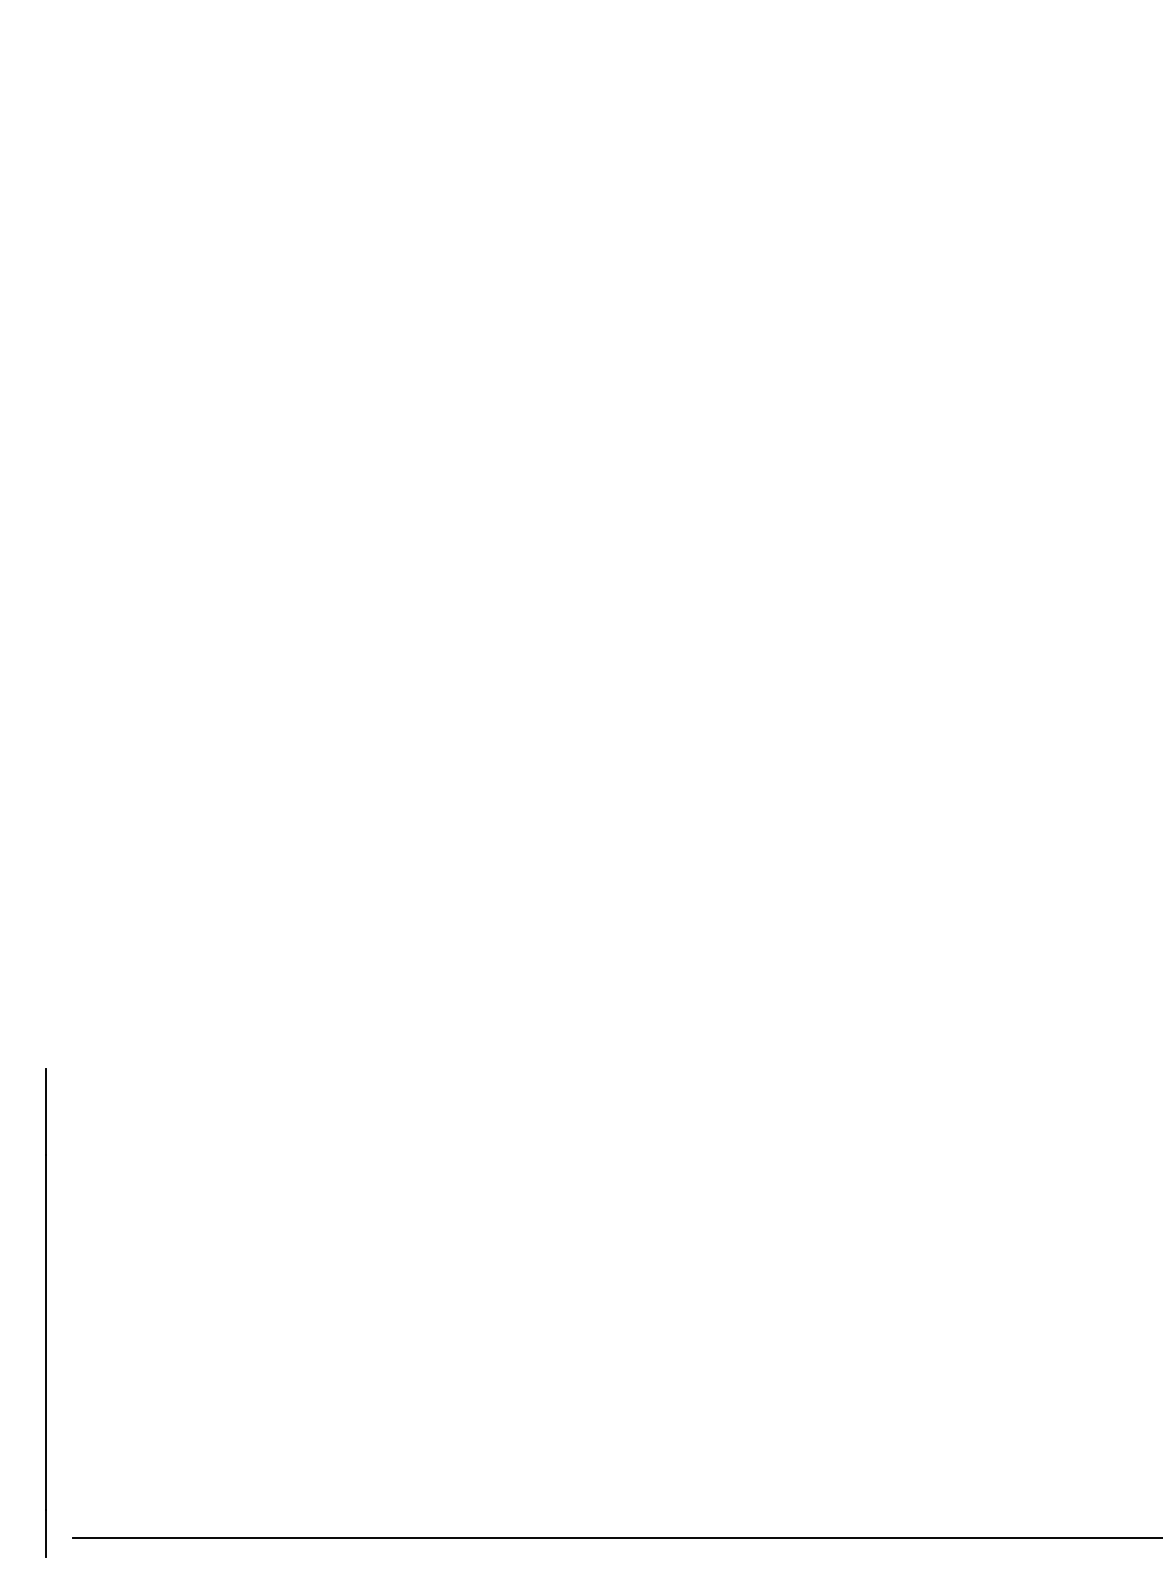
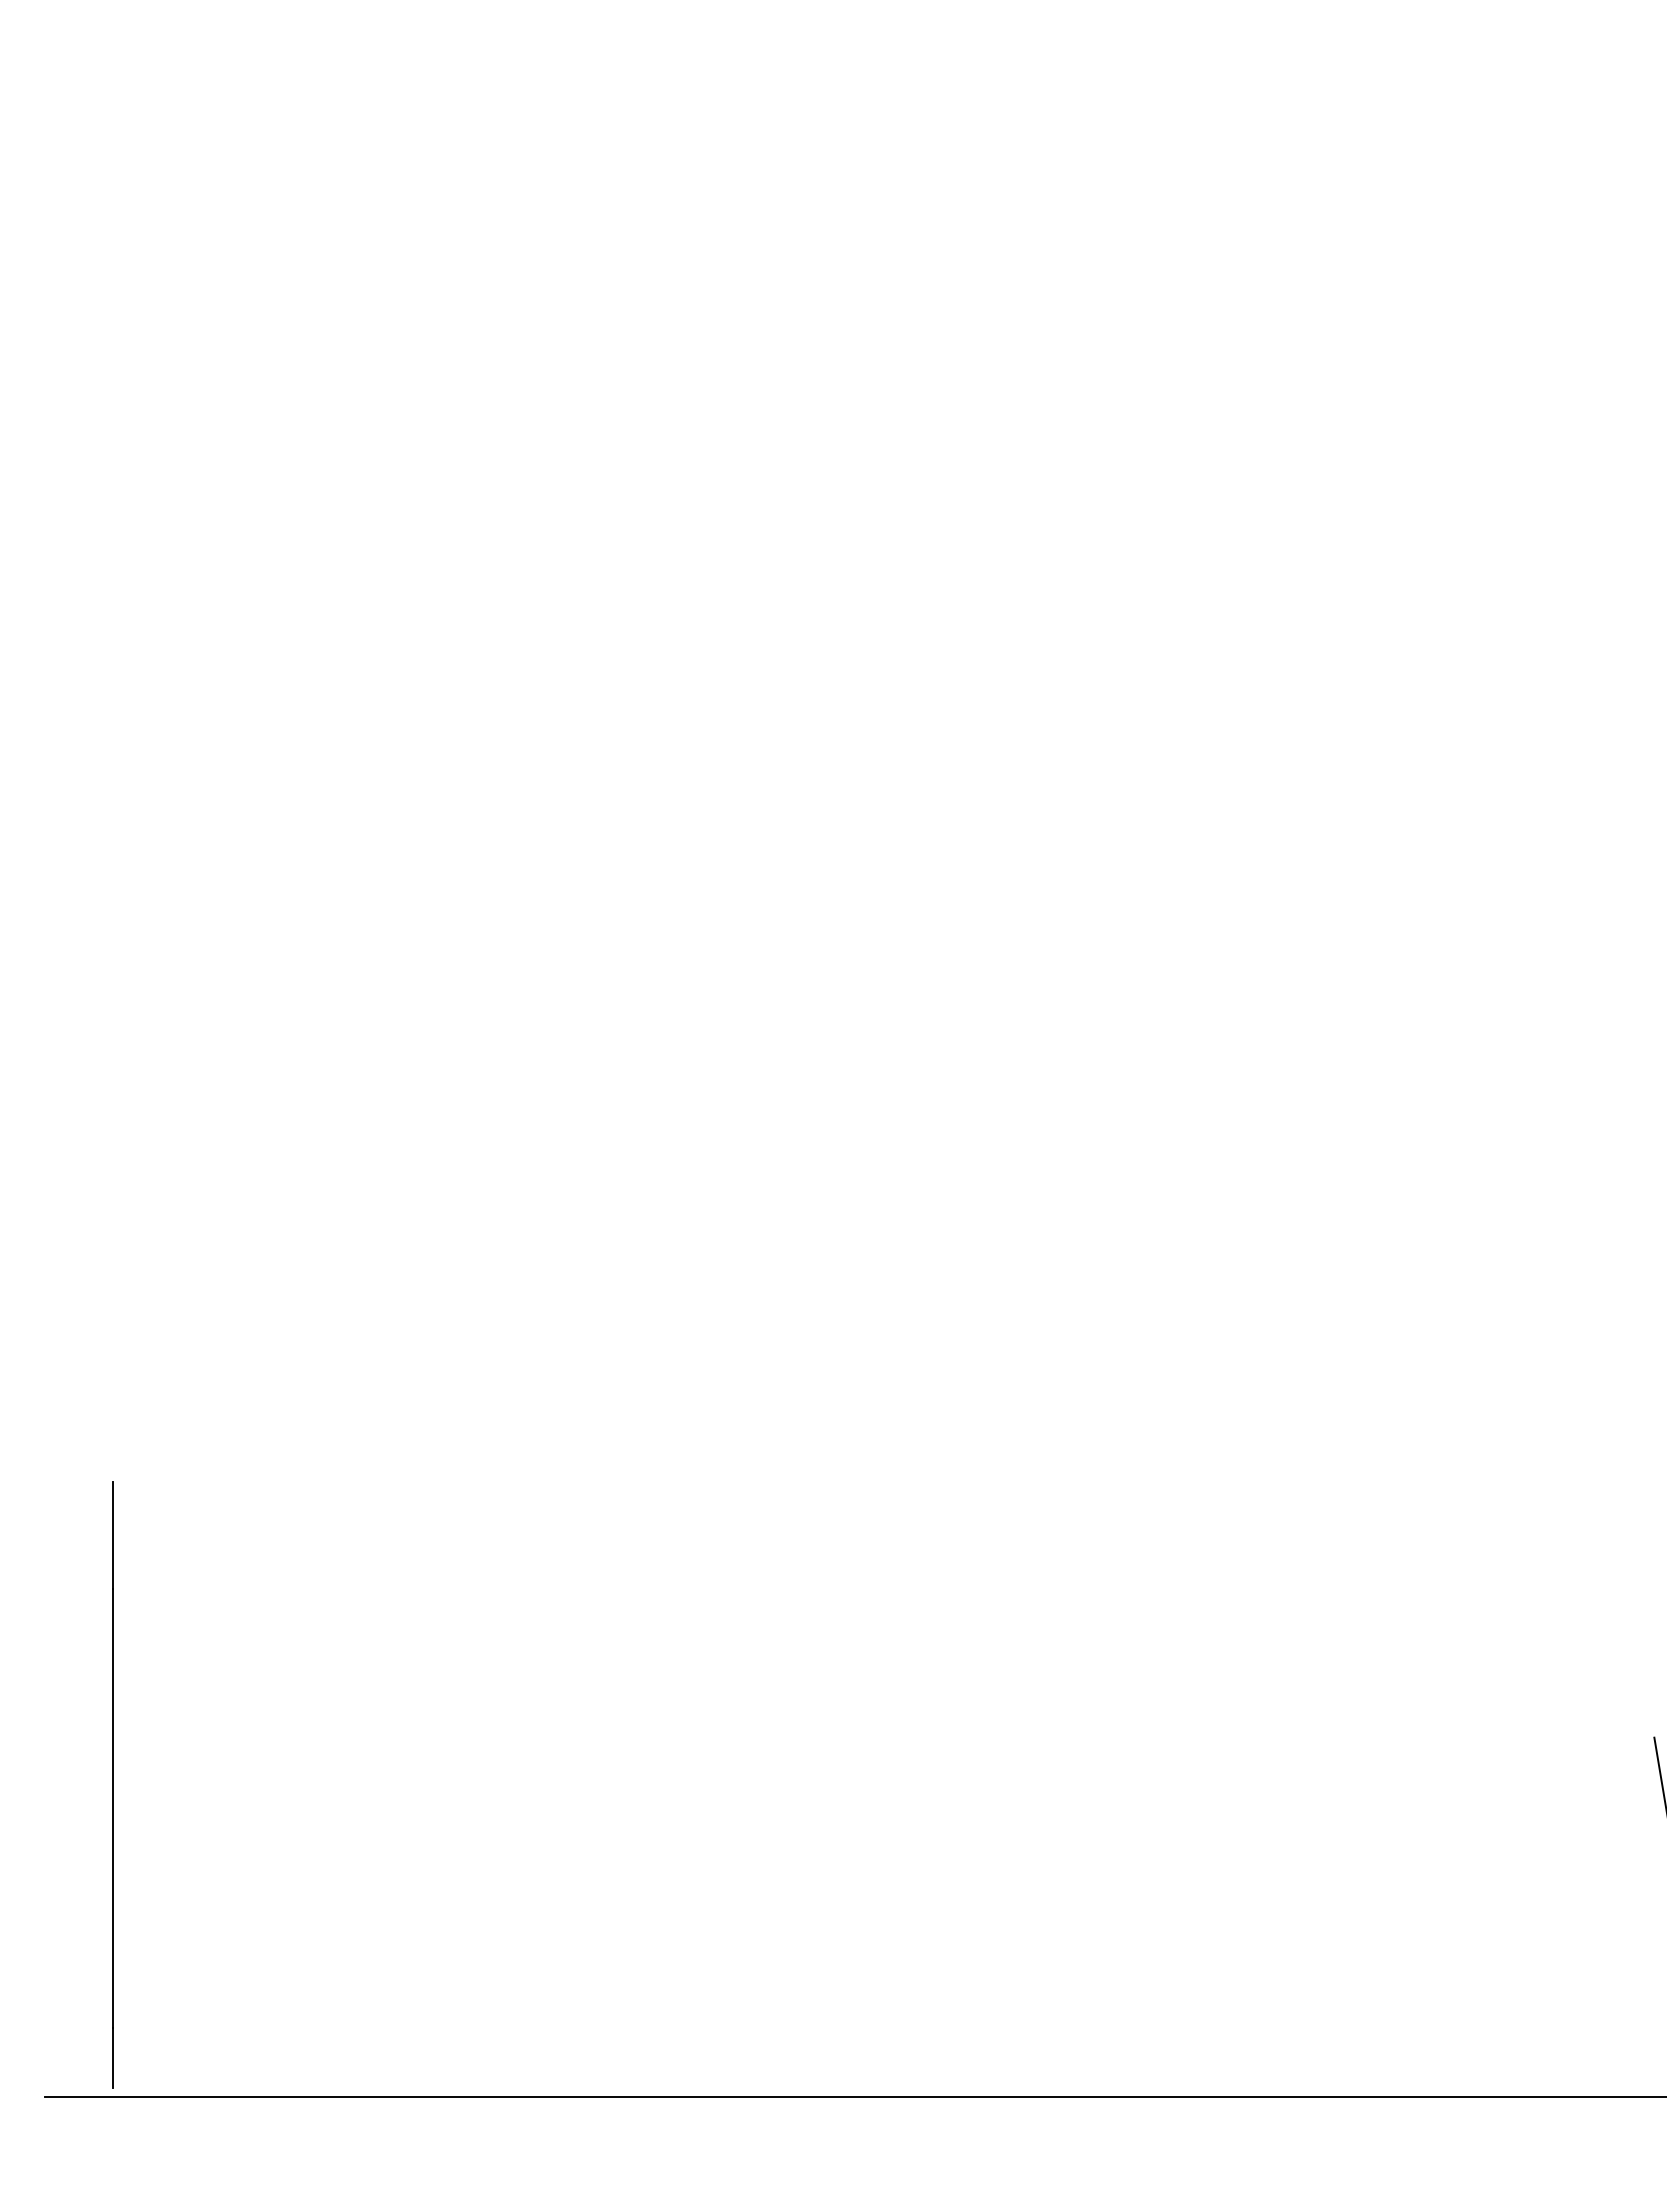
line: (45, 1313) -> (112, 1784), moved

